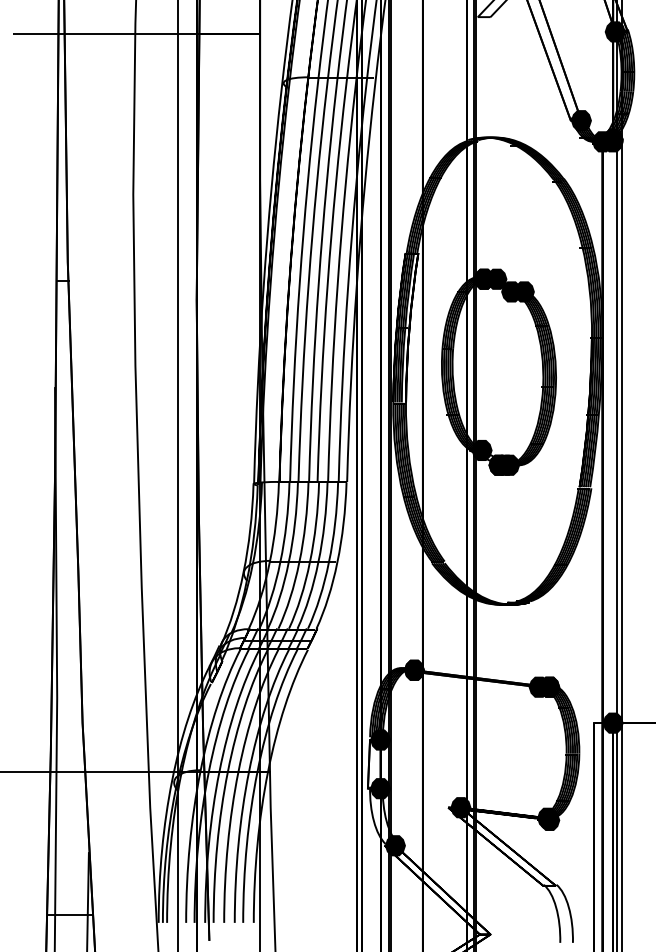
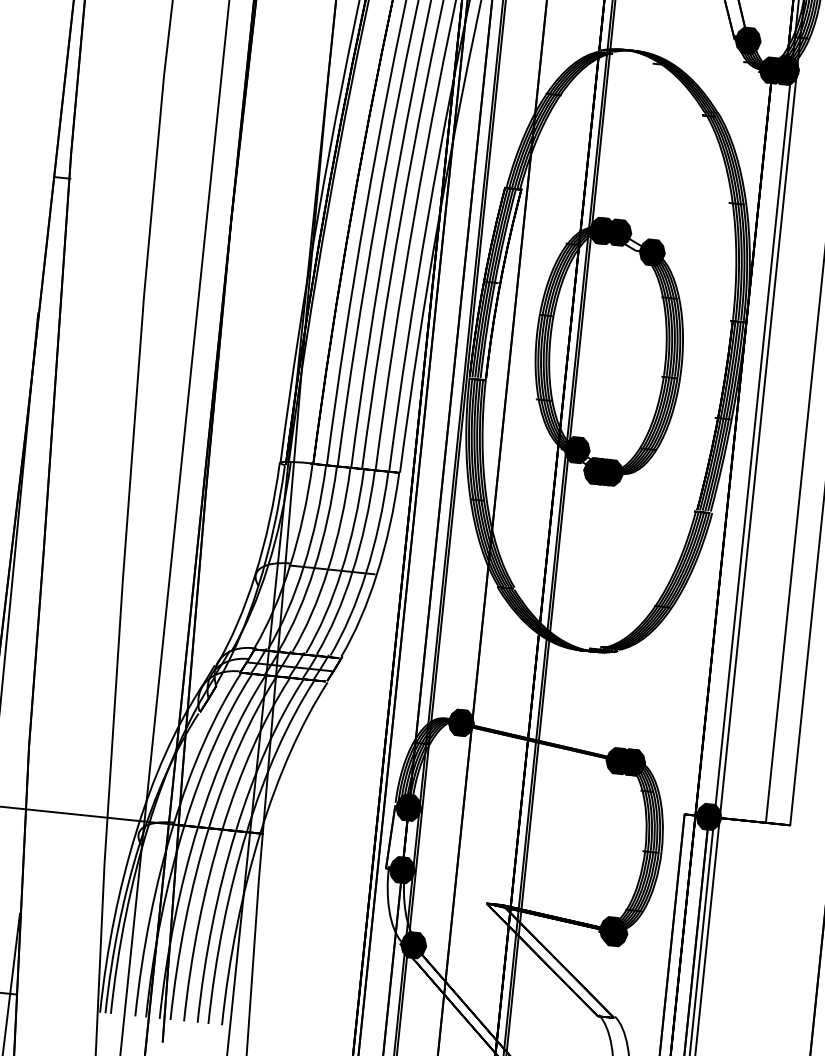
fill: (511, 291) -> (635, 250), removed
fill: (460, 807) -> (502, 904), removed

